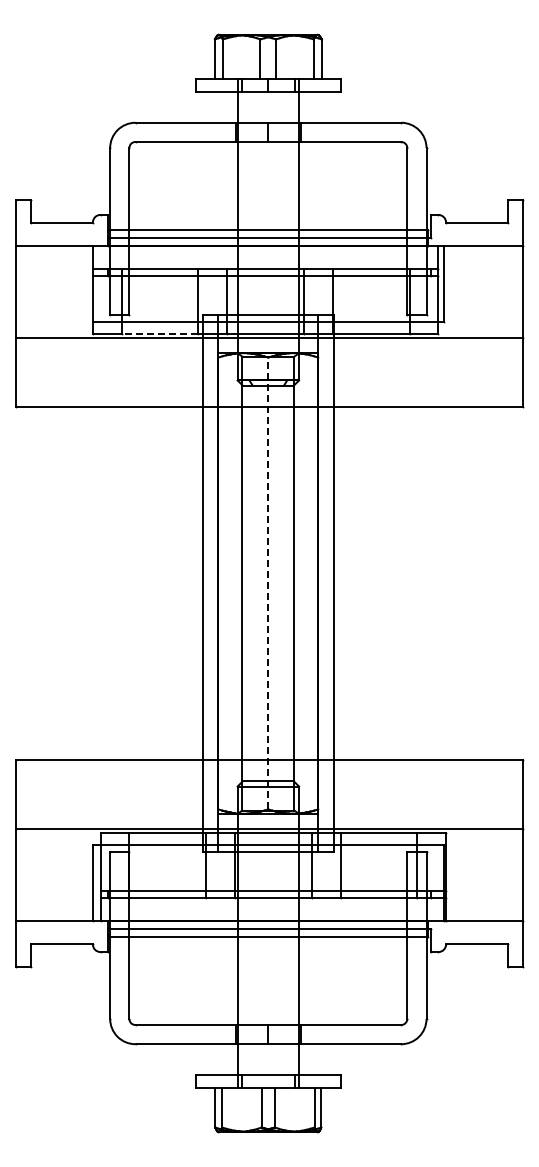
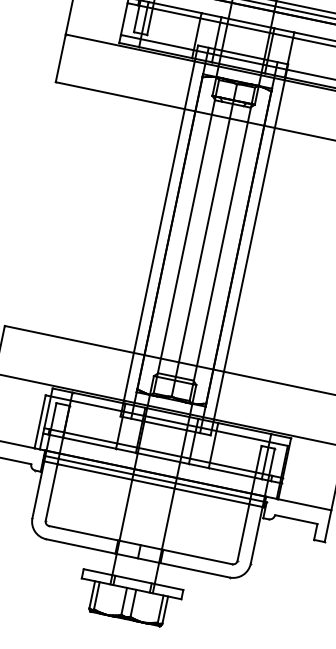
line: (159, 333) -> (165, 52), dashed -> solid
line: (268, 583) -> (204, 240), dashed -> solid

